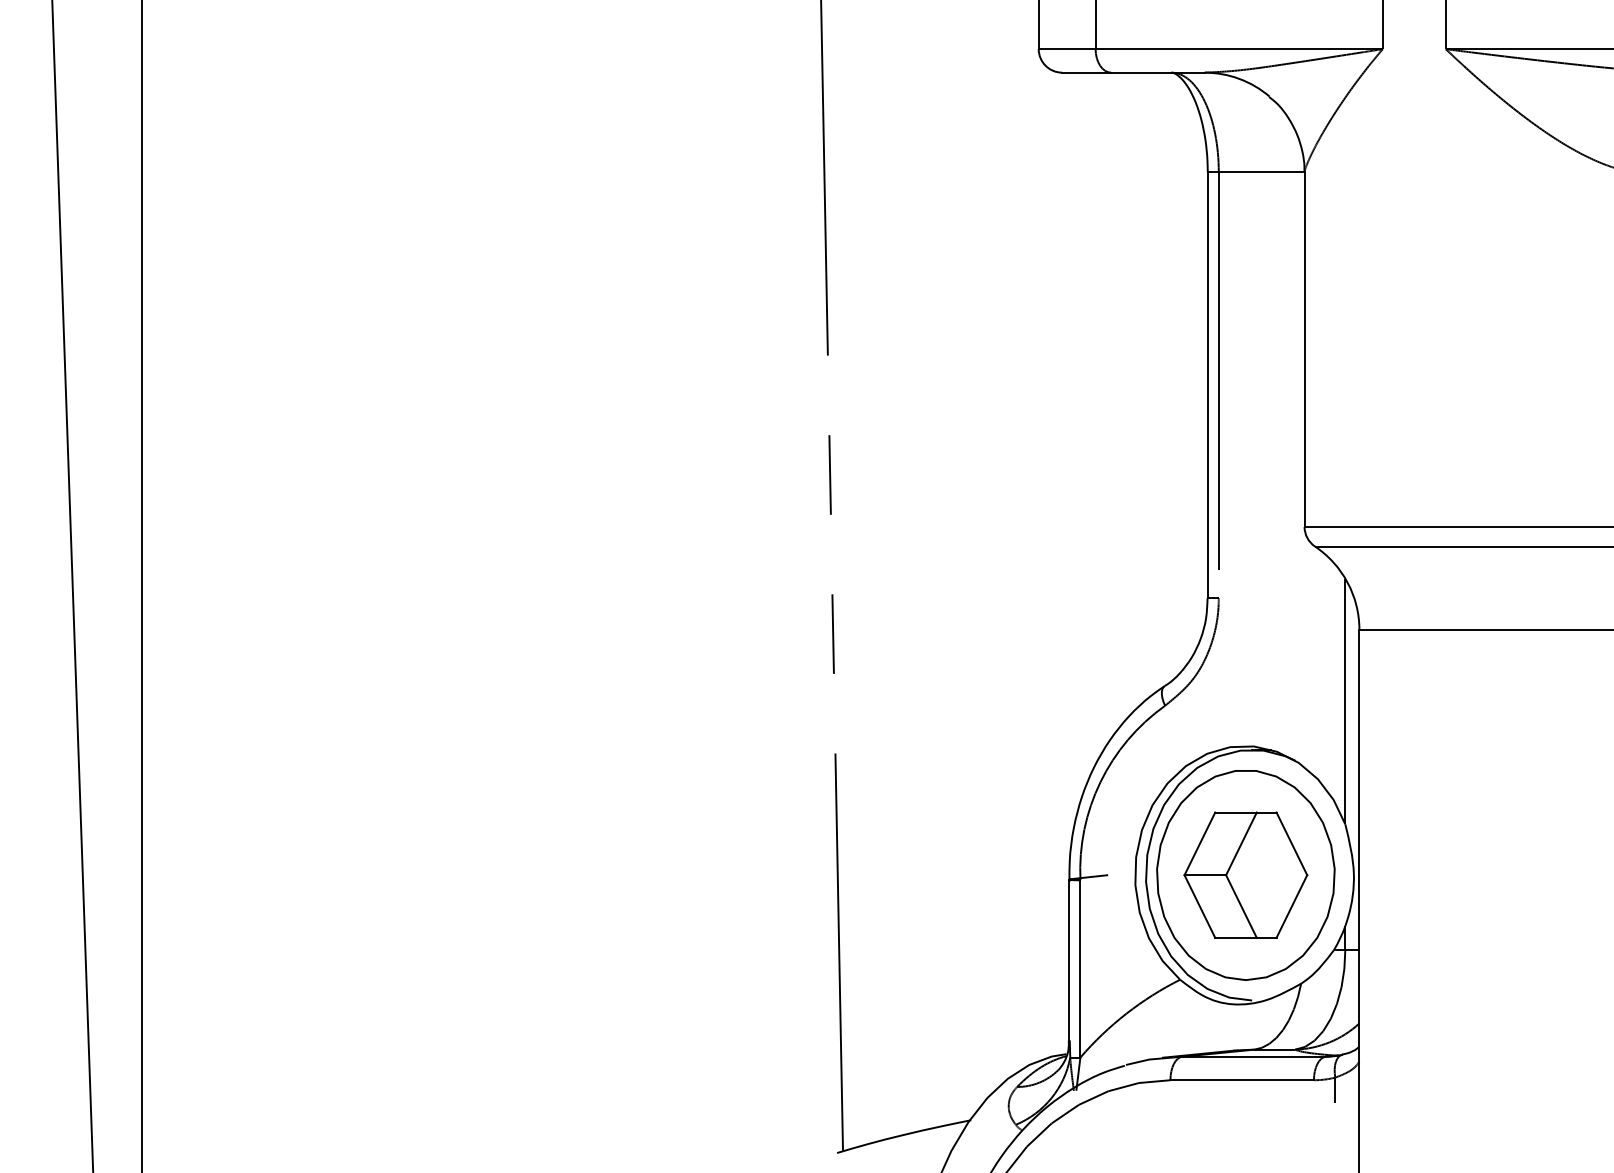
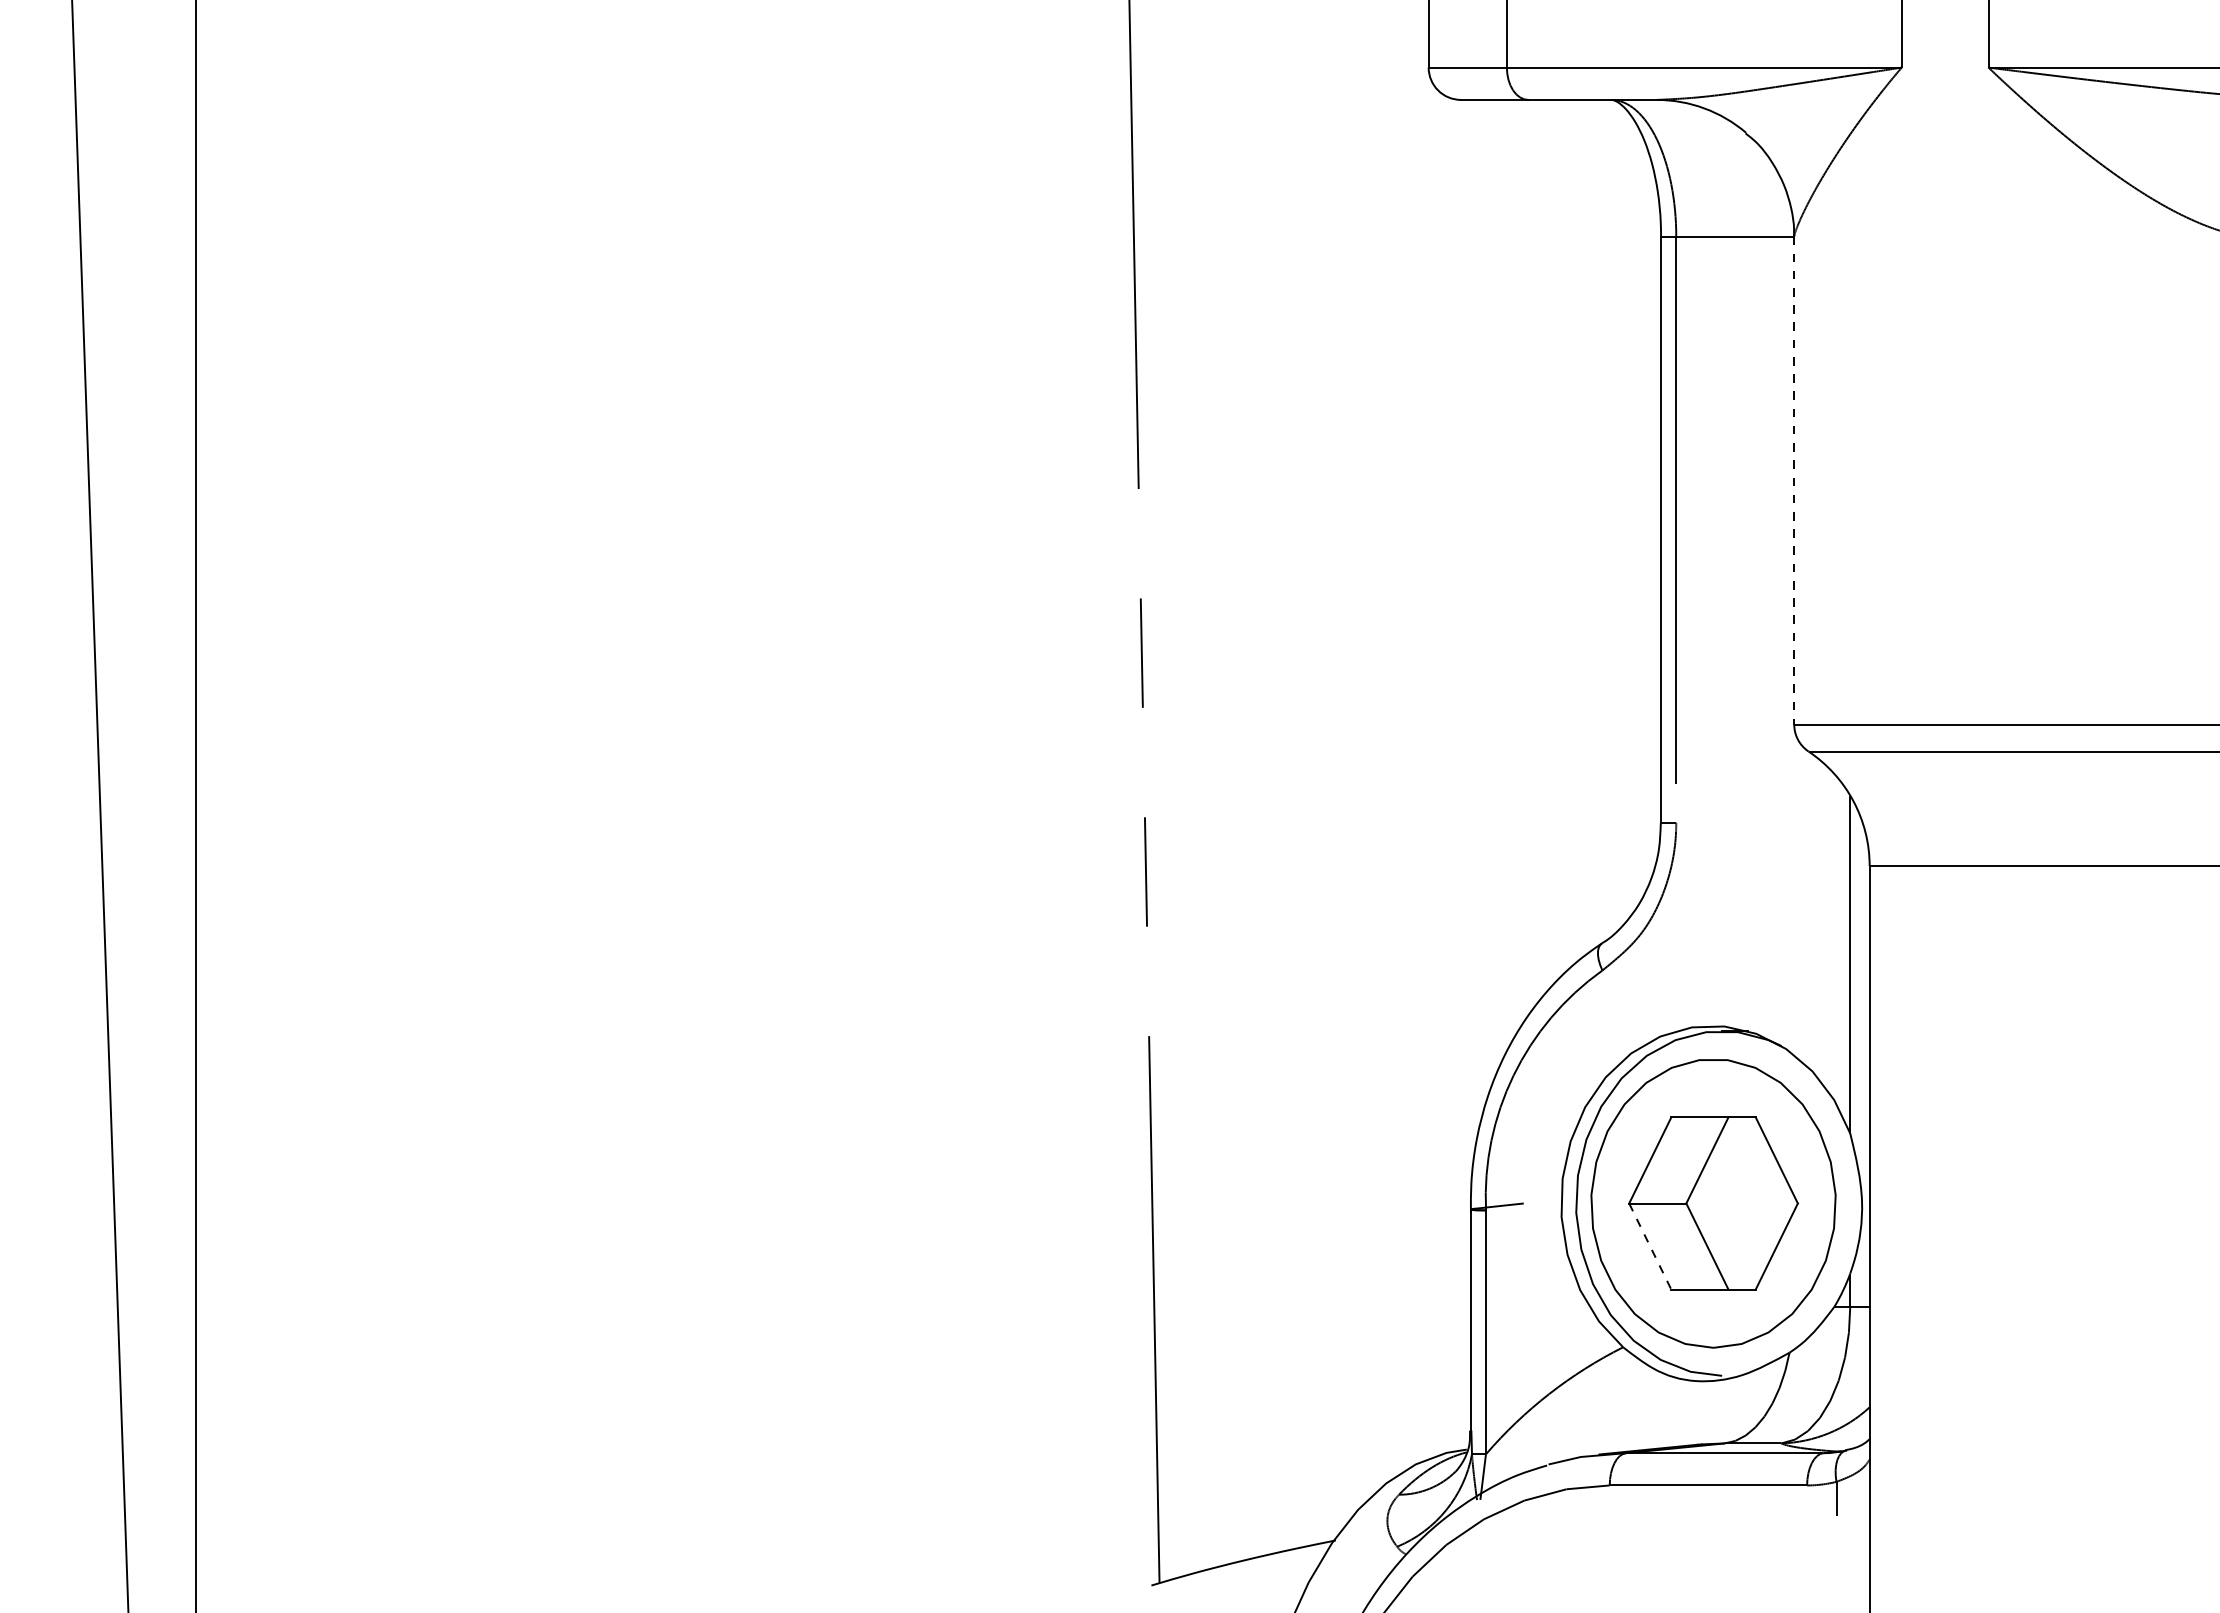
line: (1304, 349) -> (1794, 480), solid -> dashed
line: (1200, 906) -> (1650, 1246), solid -> dashed

